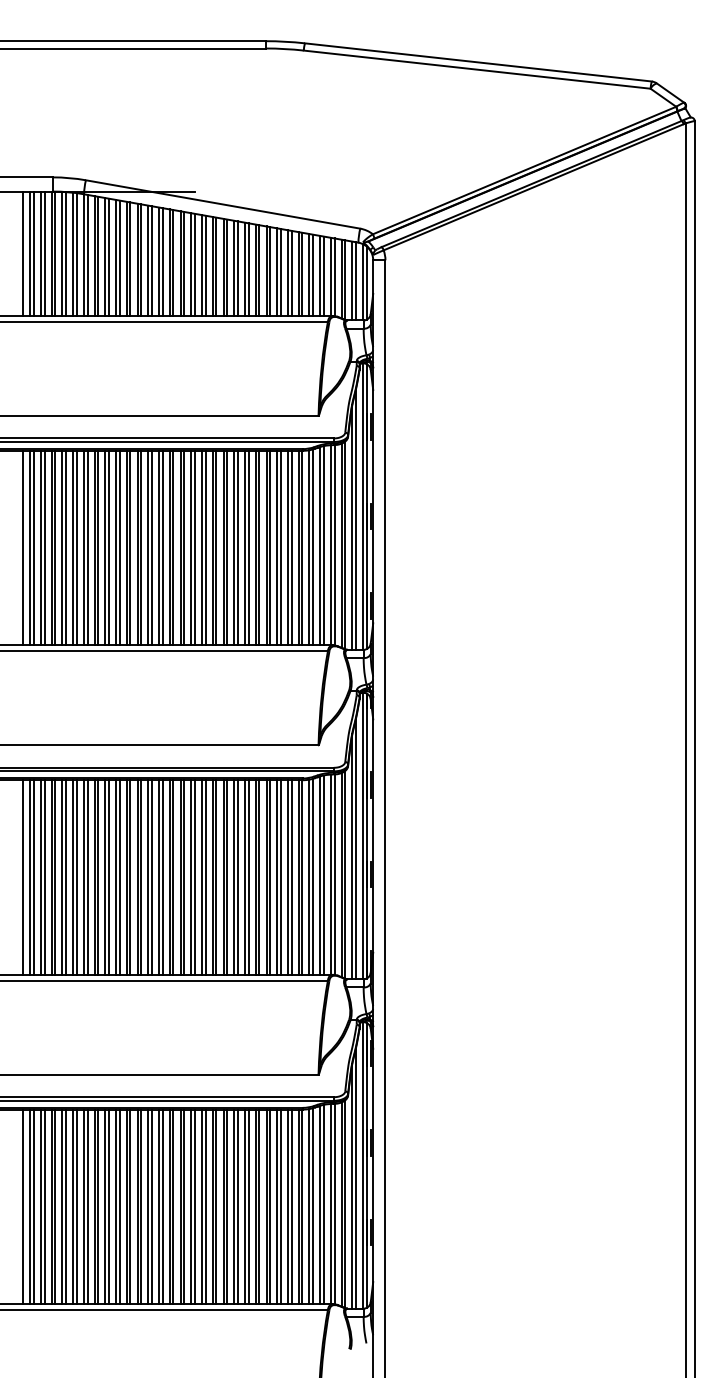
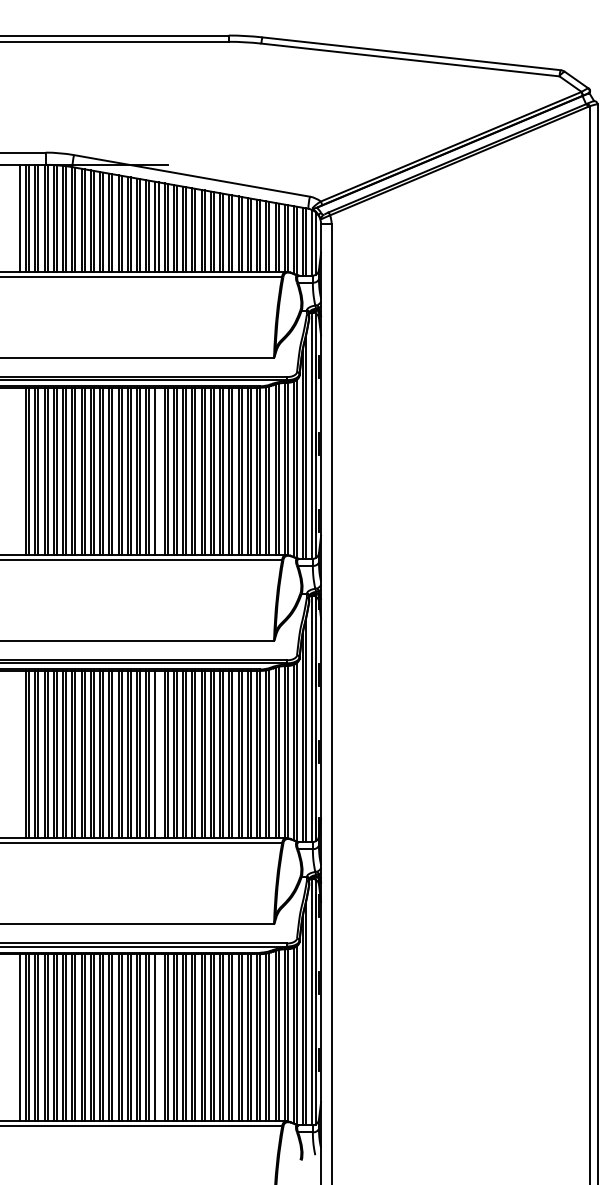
line: (23, 548) -> (20, 471), removed
line: (184, 548) -> (158, 471), removed
line: (23, 877) -> (20, 754), removed
line: (184, 877) -> (158, 754), removed
line: (184, 1206) -> (158, 1037), removed

